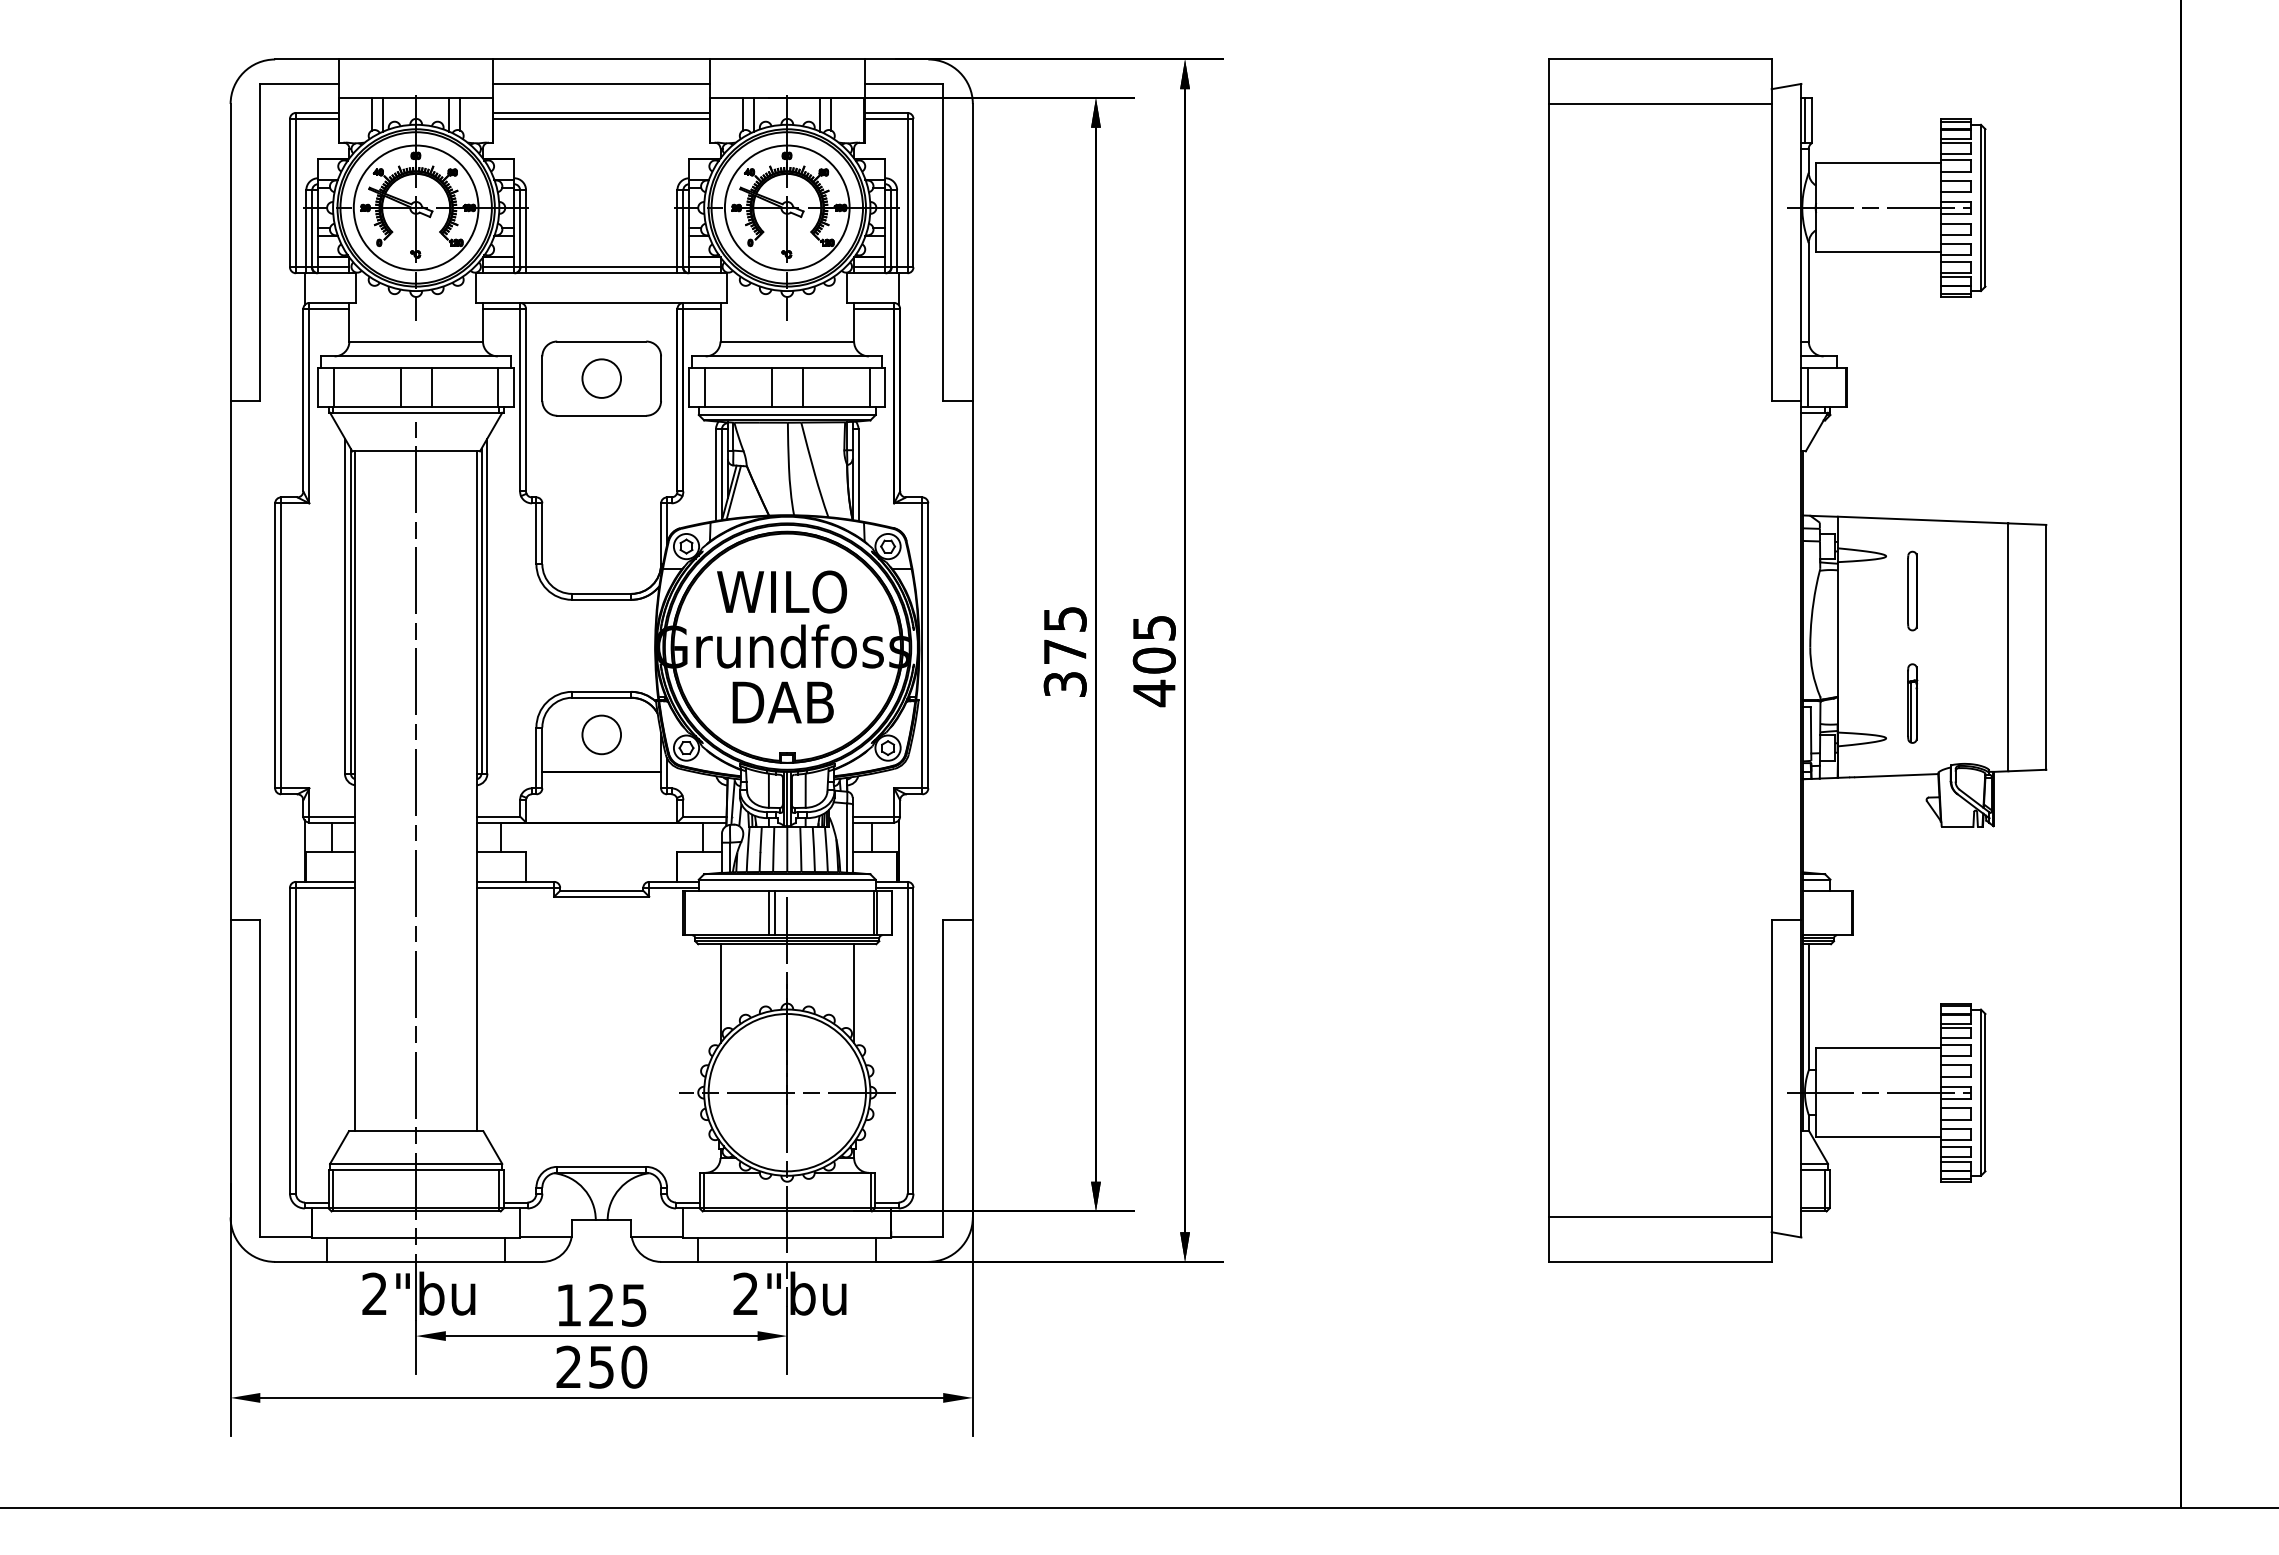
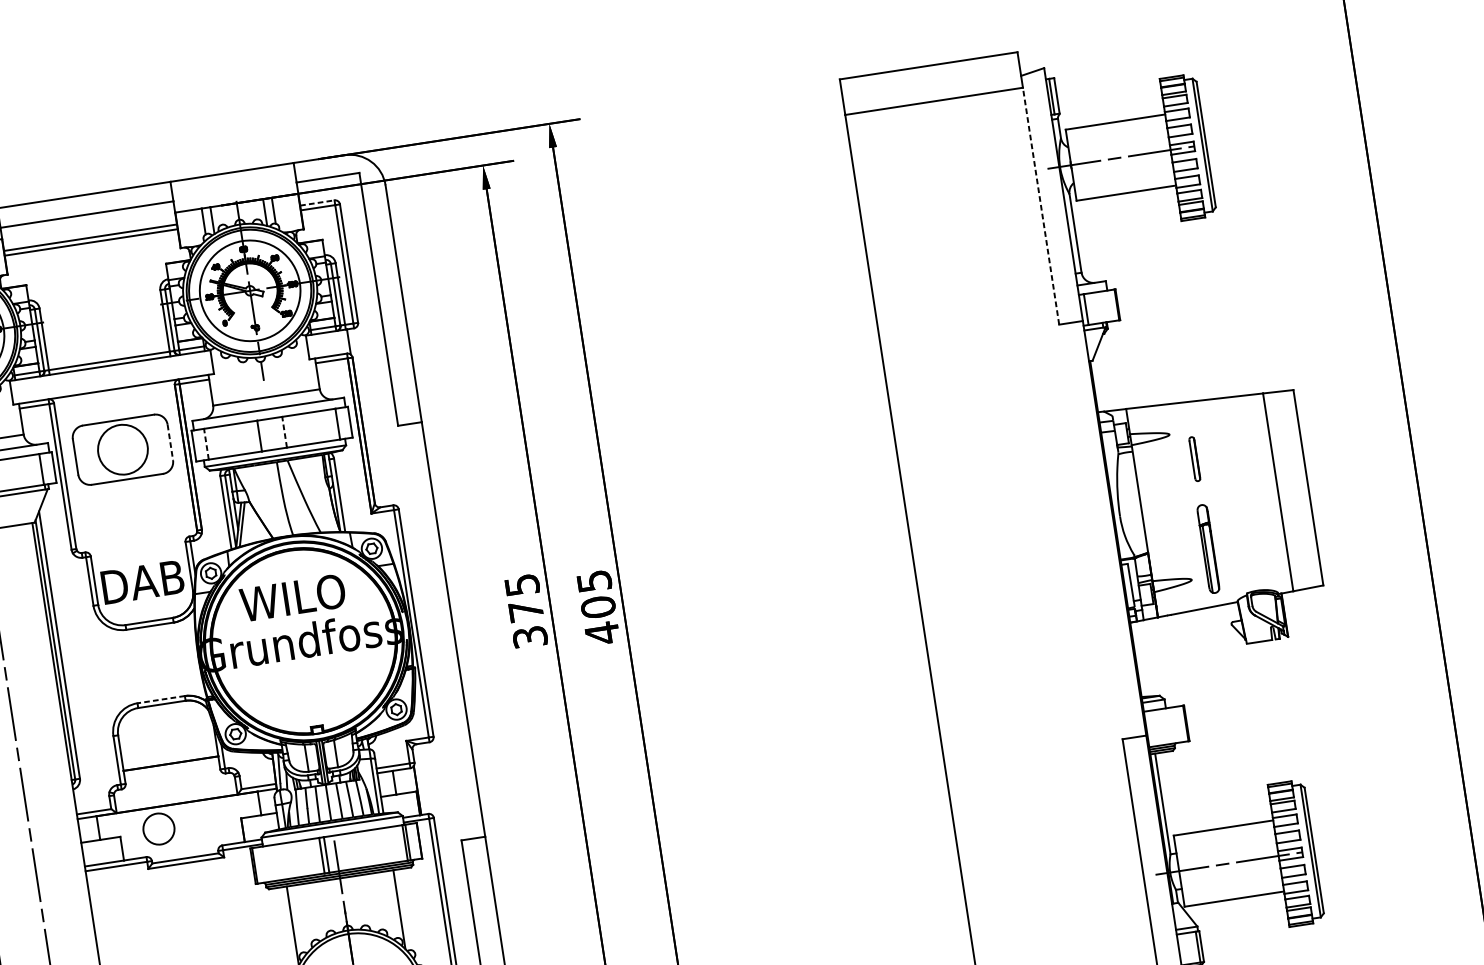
line: (886, 112) -> (317, 202), solid -> dashed
line: (1771, 251) -> (1040, 205), solid -> dashed
circle: (601, 378) -> (122, 449), size x1.6
line: (661, 379) -> (170, 443), solid -> dashed
line: (704, 387) -> (206, 444), solid -> dashed
line: (802, 387) -> (284, 432), solid -> dashed
part: (1912, 590) -> (1194, 458), size x0.7
line: (601, 691) -> (160, 699), solid -> dashed
text: (782, 702) -> (142, 582), moved
part: (1912, 703) -> (1208, 548), size x1.4
circle: (601, 734) -> (158, 828), moved

